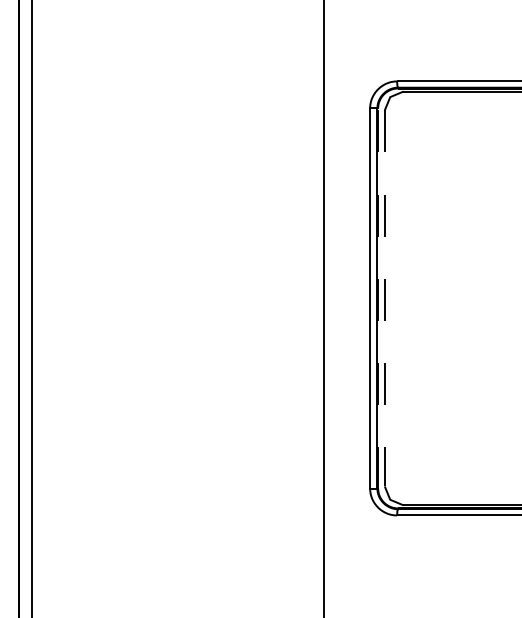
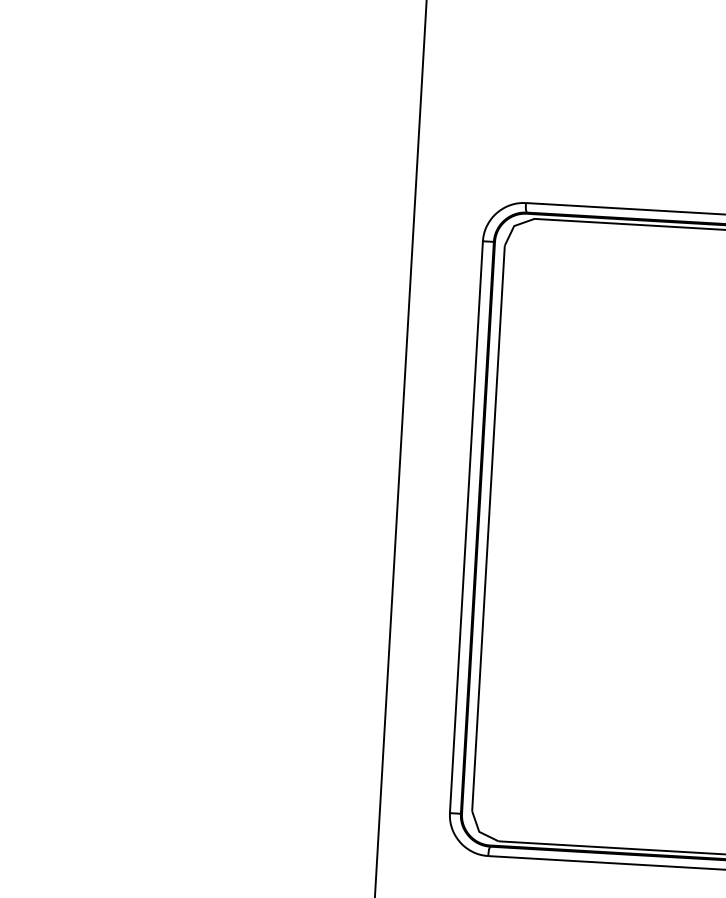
line: (378, 297) -> (479, 526), dashed -> solid
line: (384, 298) -> (488, 528), dashed -> solid

